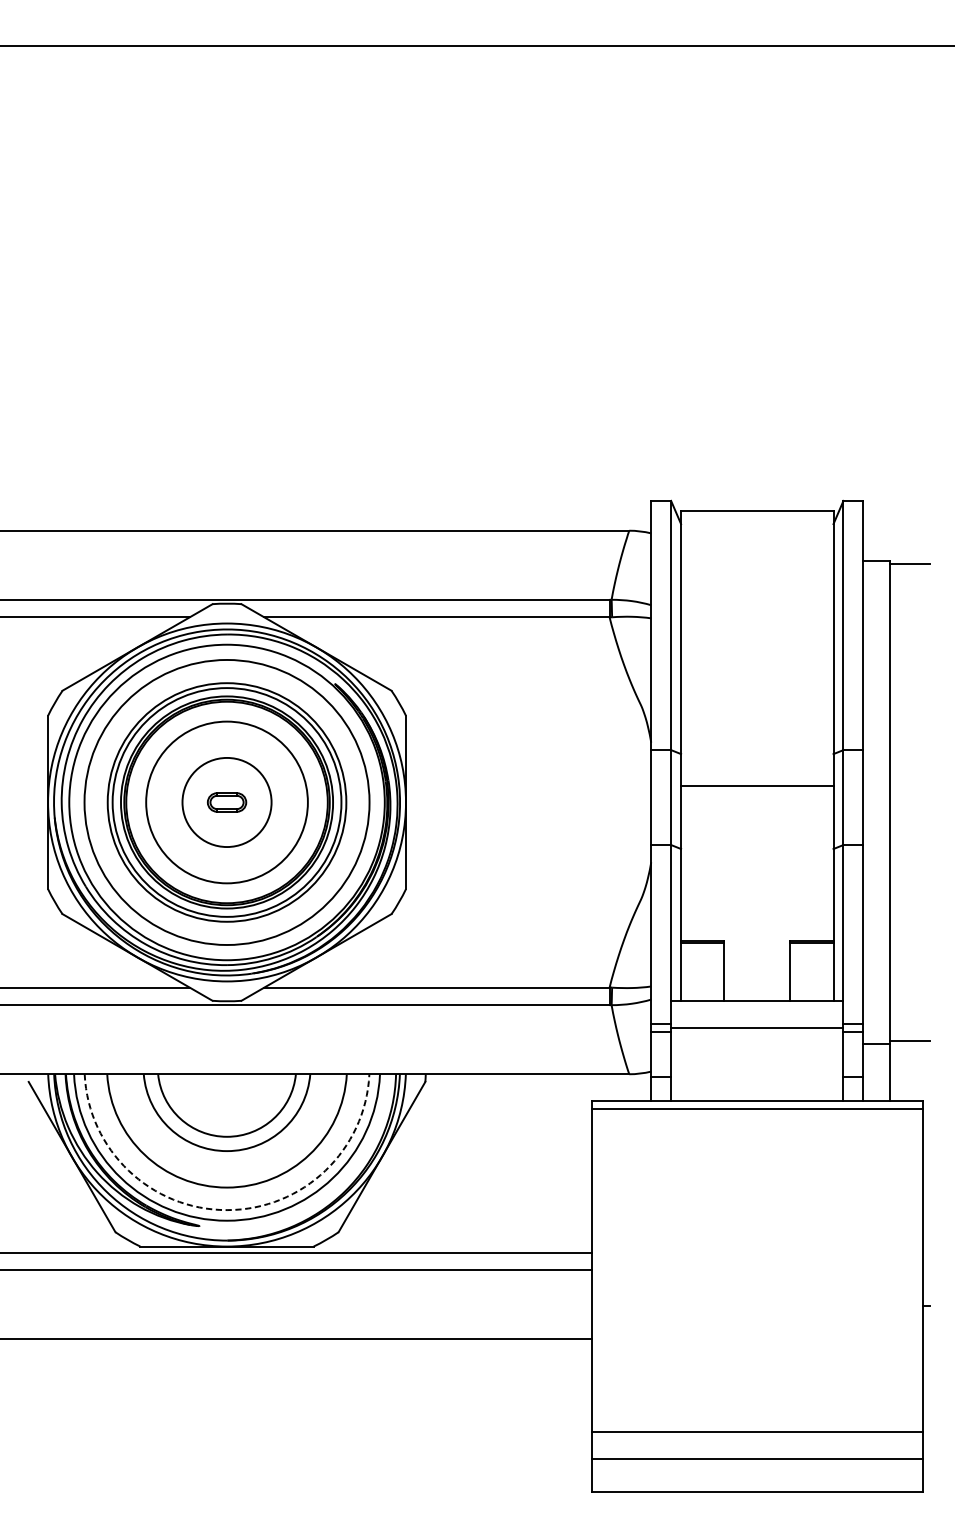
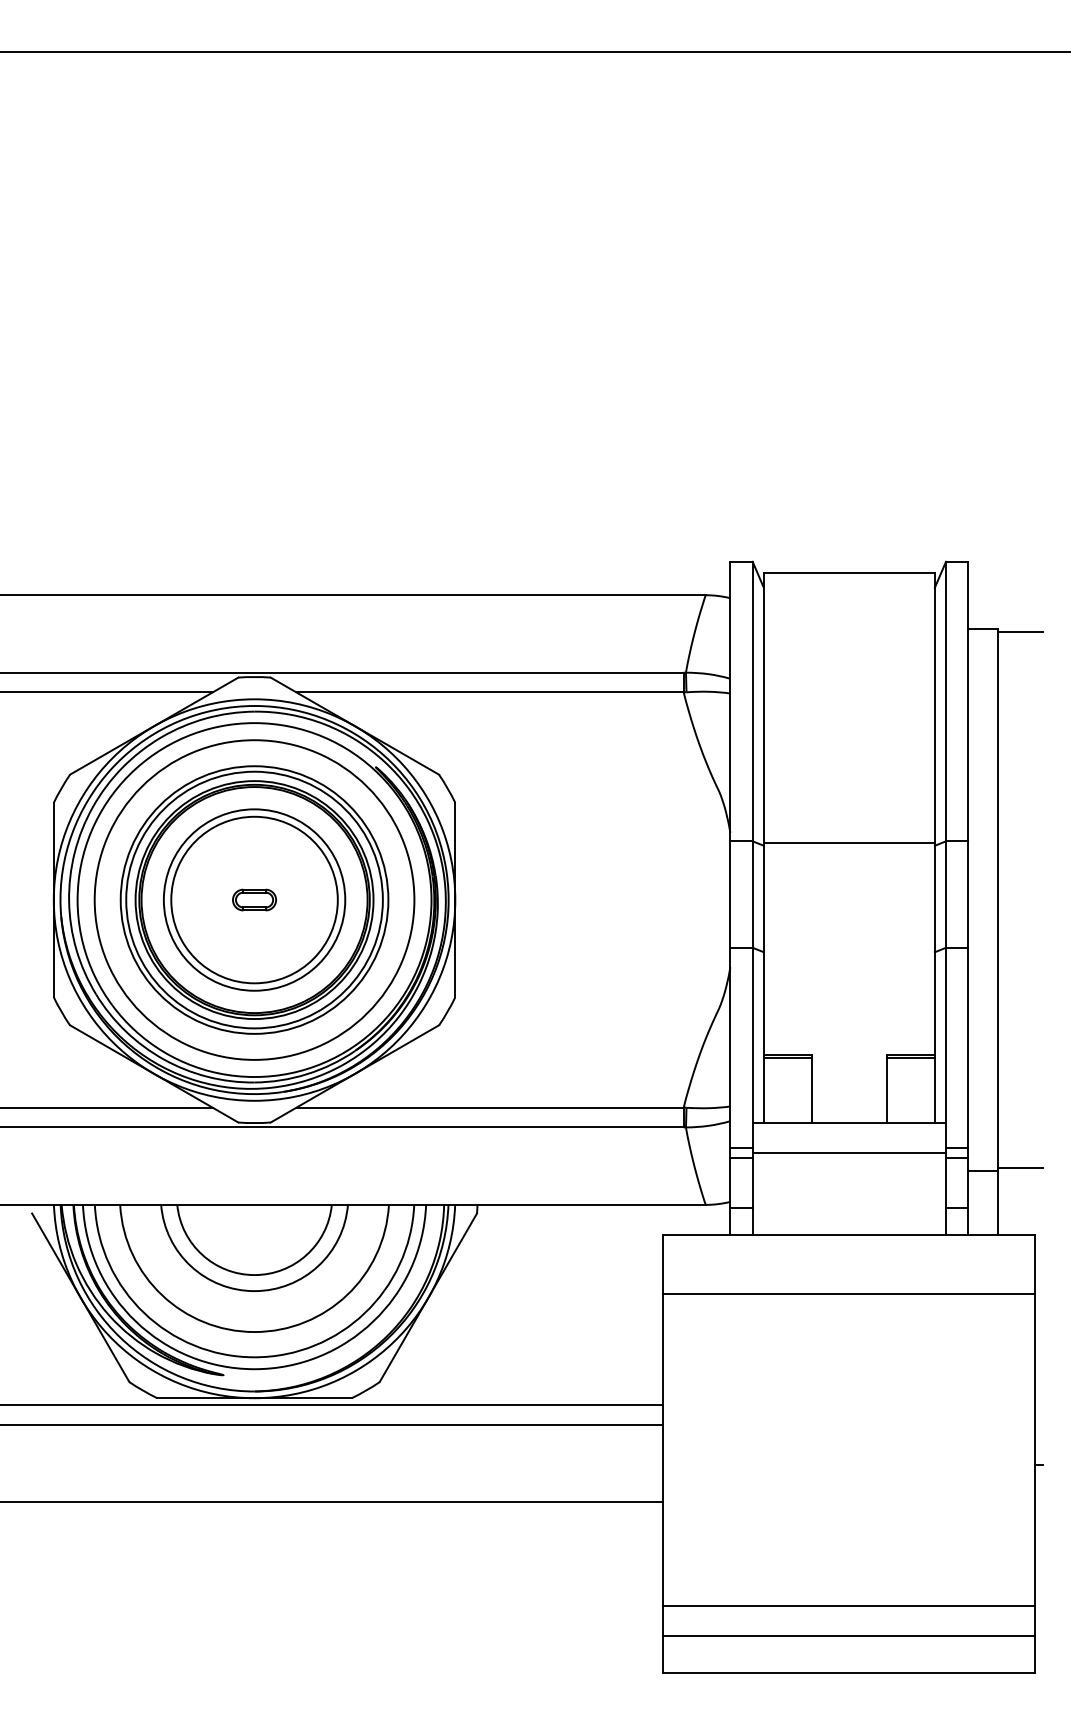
line: (756, 785) -> (848, 843), moved
circle: (226, 801) -> (254, 899), size x1.67
line: (757, 1109) -> (849, 1294), moved
arc: (226, 1210) -> (254, 1357), dashed -> solid

